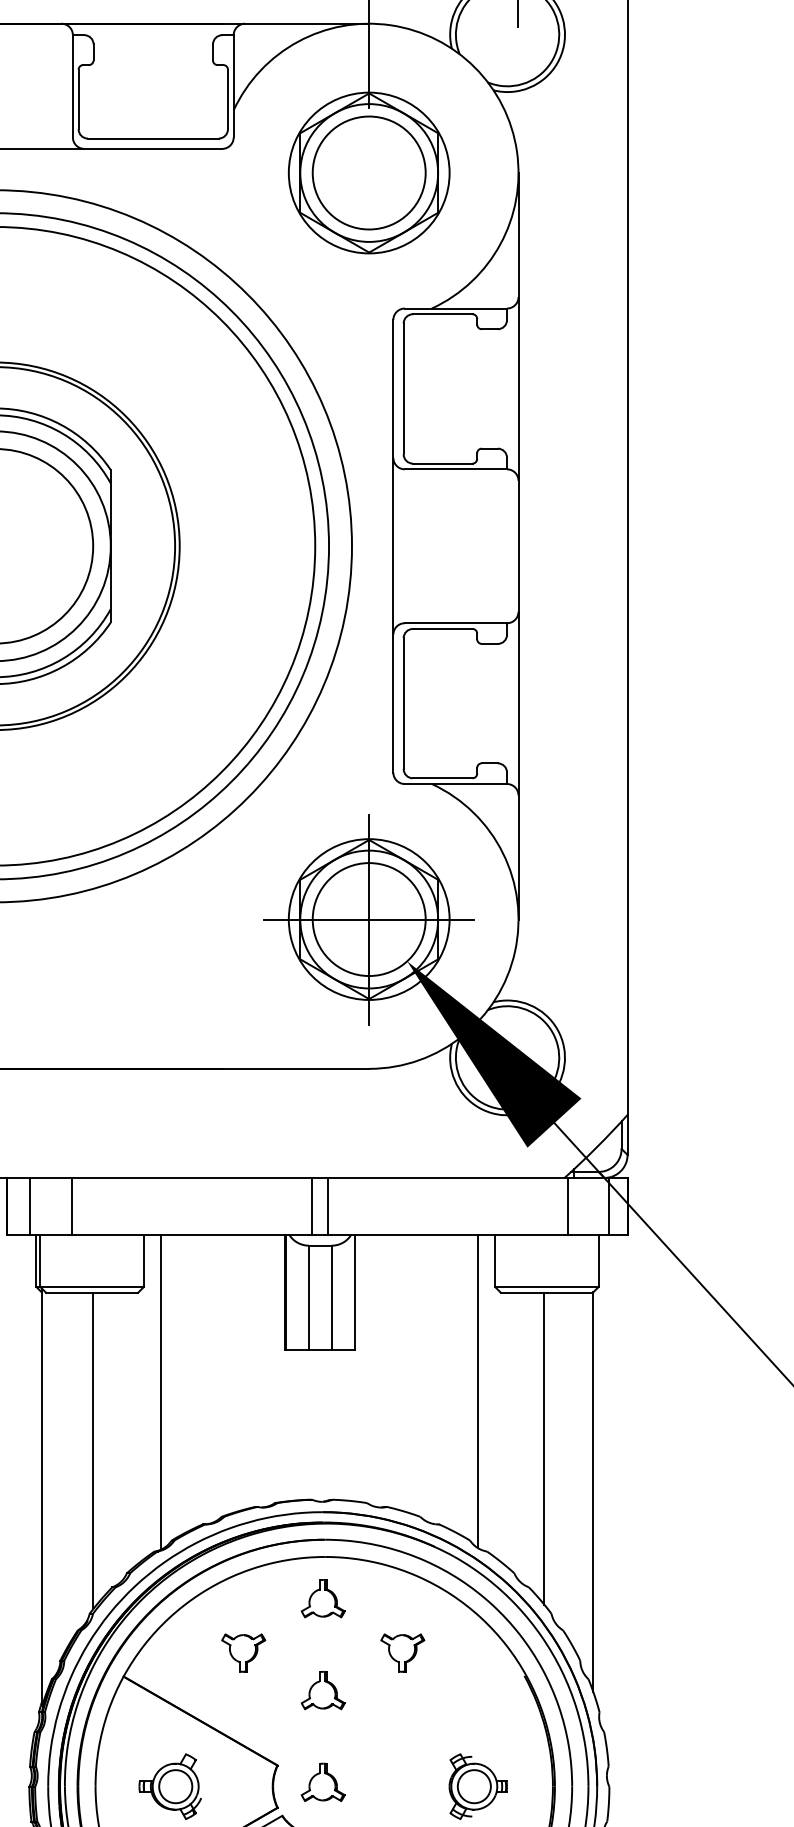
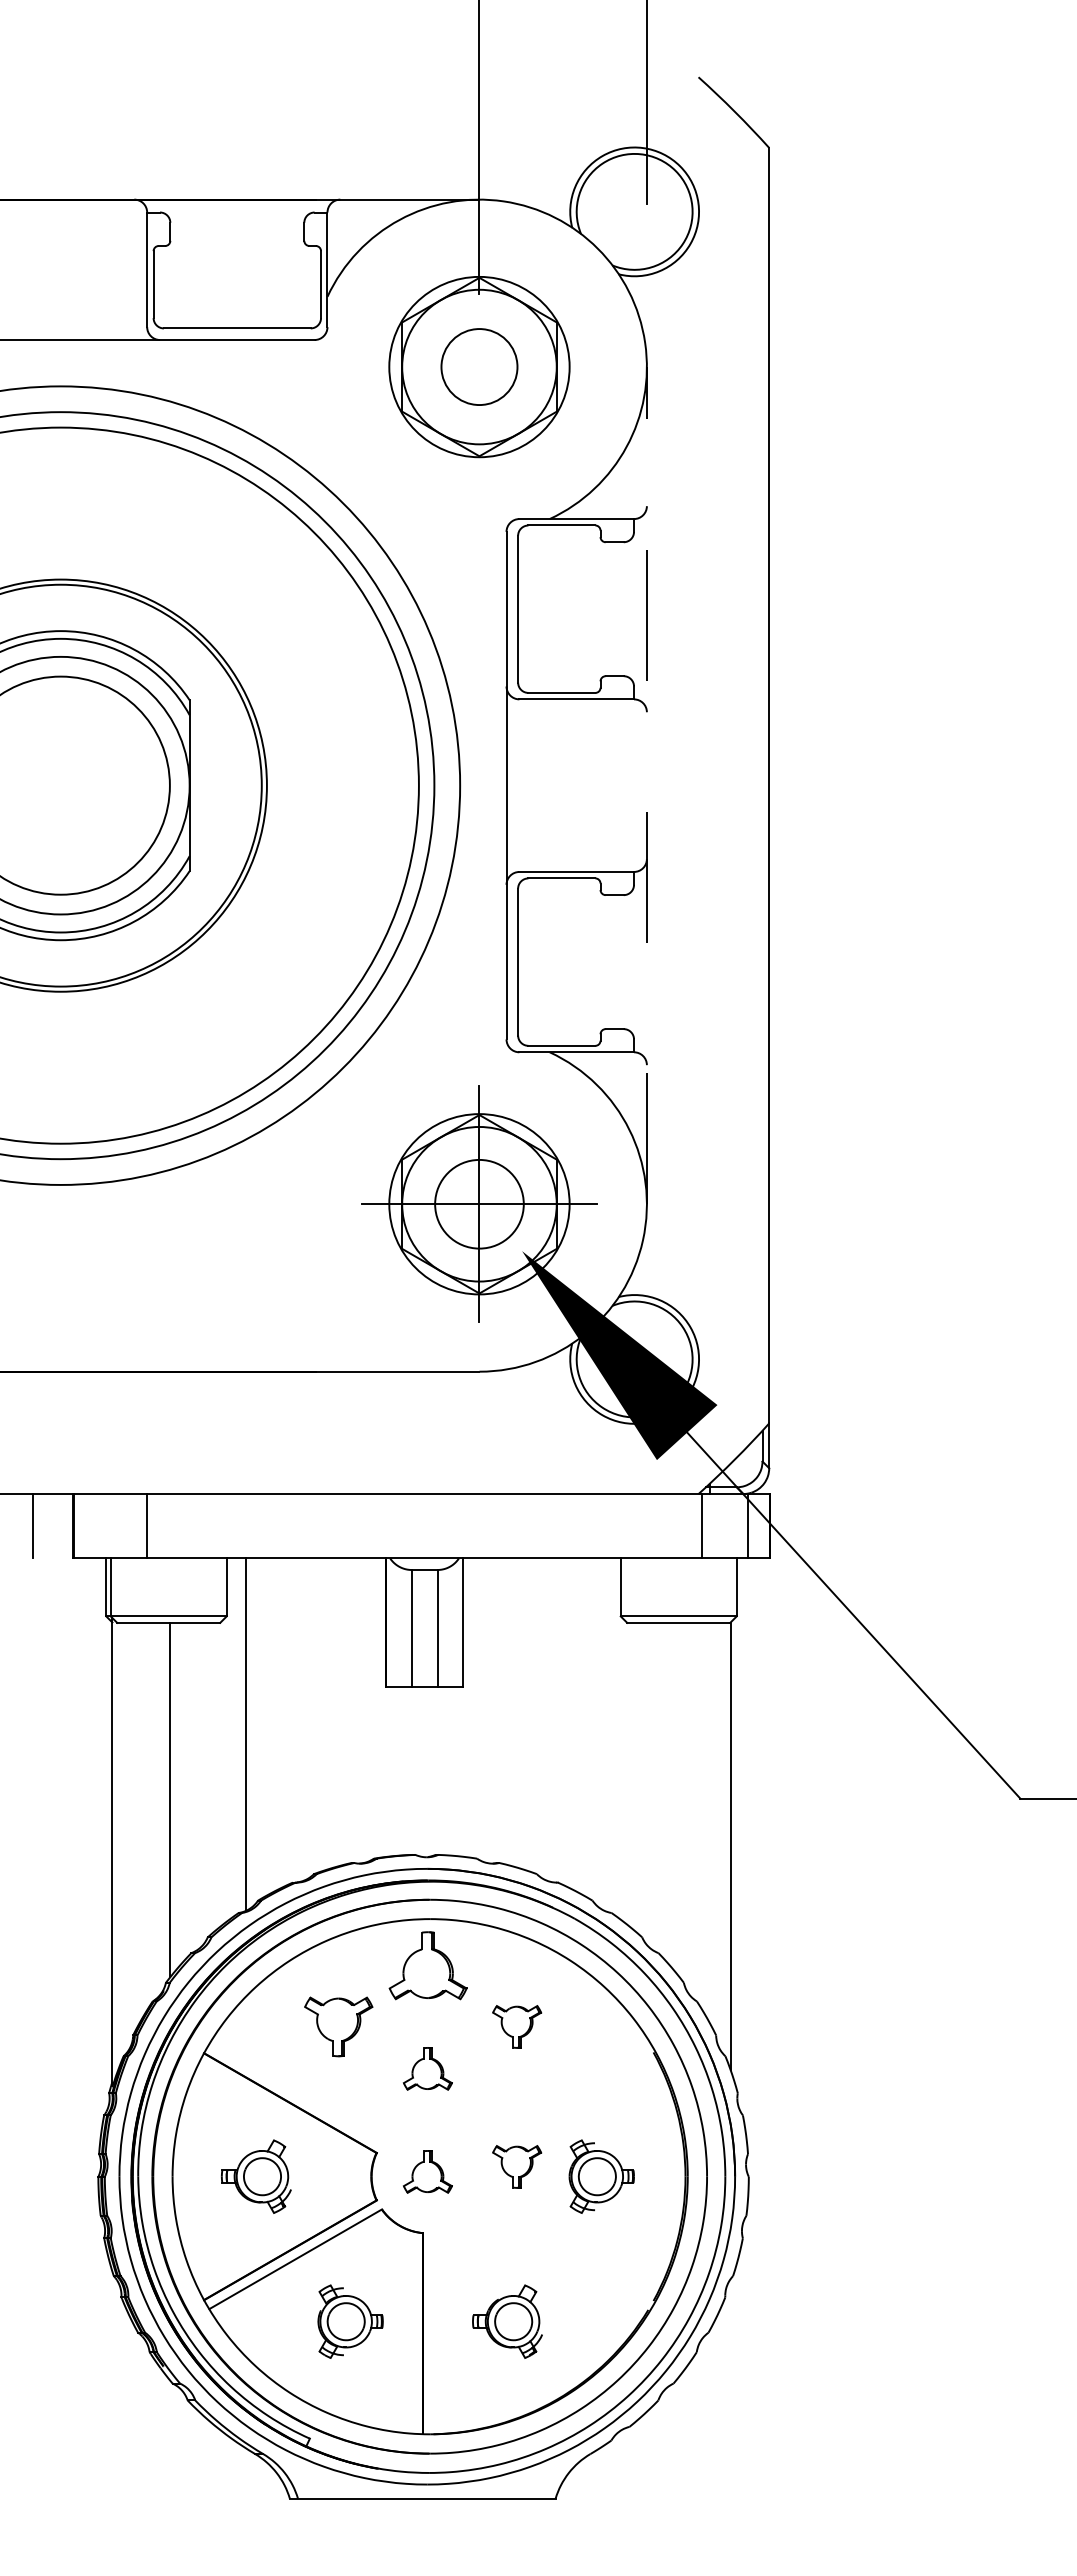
circle: (369, 172) -> (479, 366), size x0.6
line: (518, 546) -> (646, 785), solid -> dashed
circle: (369, 918) -> (479, 1203), size x0.7
line: (30, 1206) -> (99, 1526), removed
line: (312, 1206) -> (415, 1526), removed
line: (328, 1206) -> (433, 1526), removed
line: (478, 1391) -> (601, 1733), removed
line: (544, 1448) -> (675, 1797), removed
part: (322, 1598) -> (427, 1965), size x1.6
part: (243, 1652) -> (338, 2026), size x1.4
part: (403, 1777) -> (517, 2166), added

